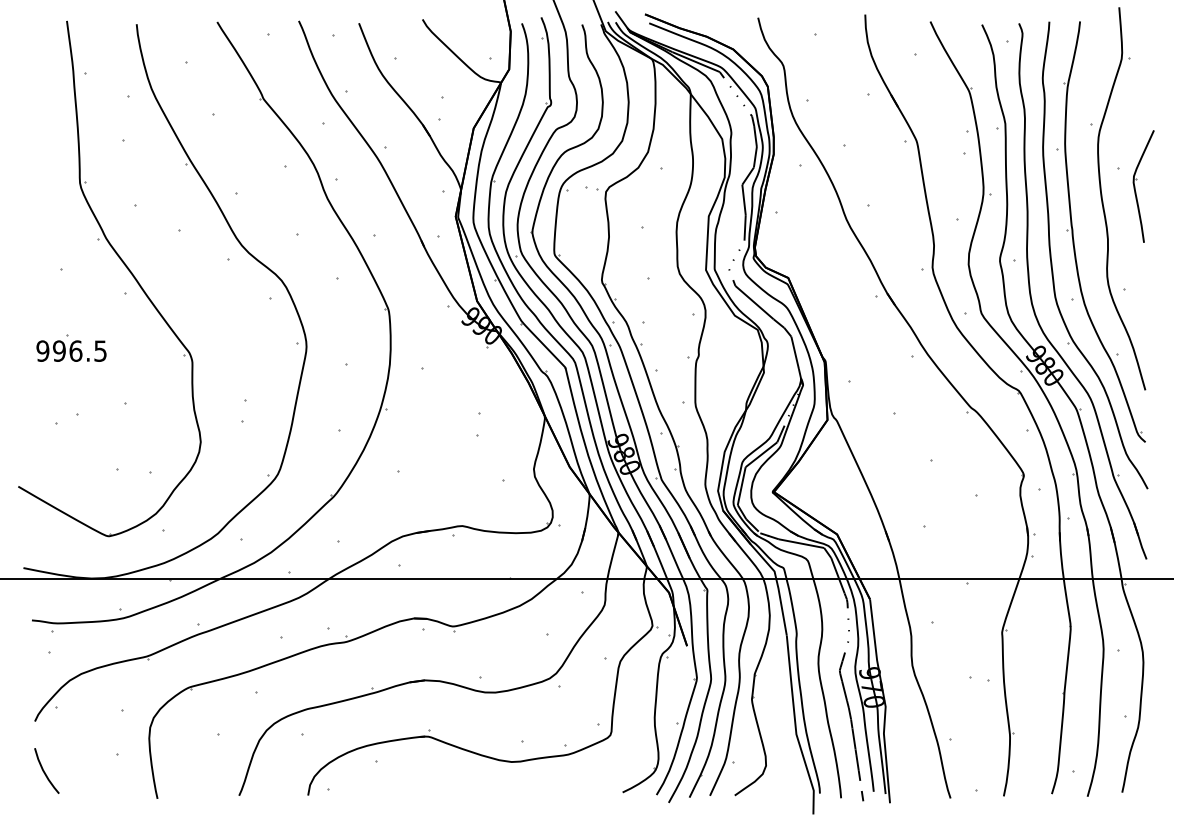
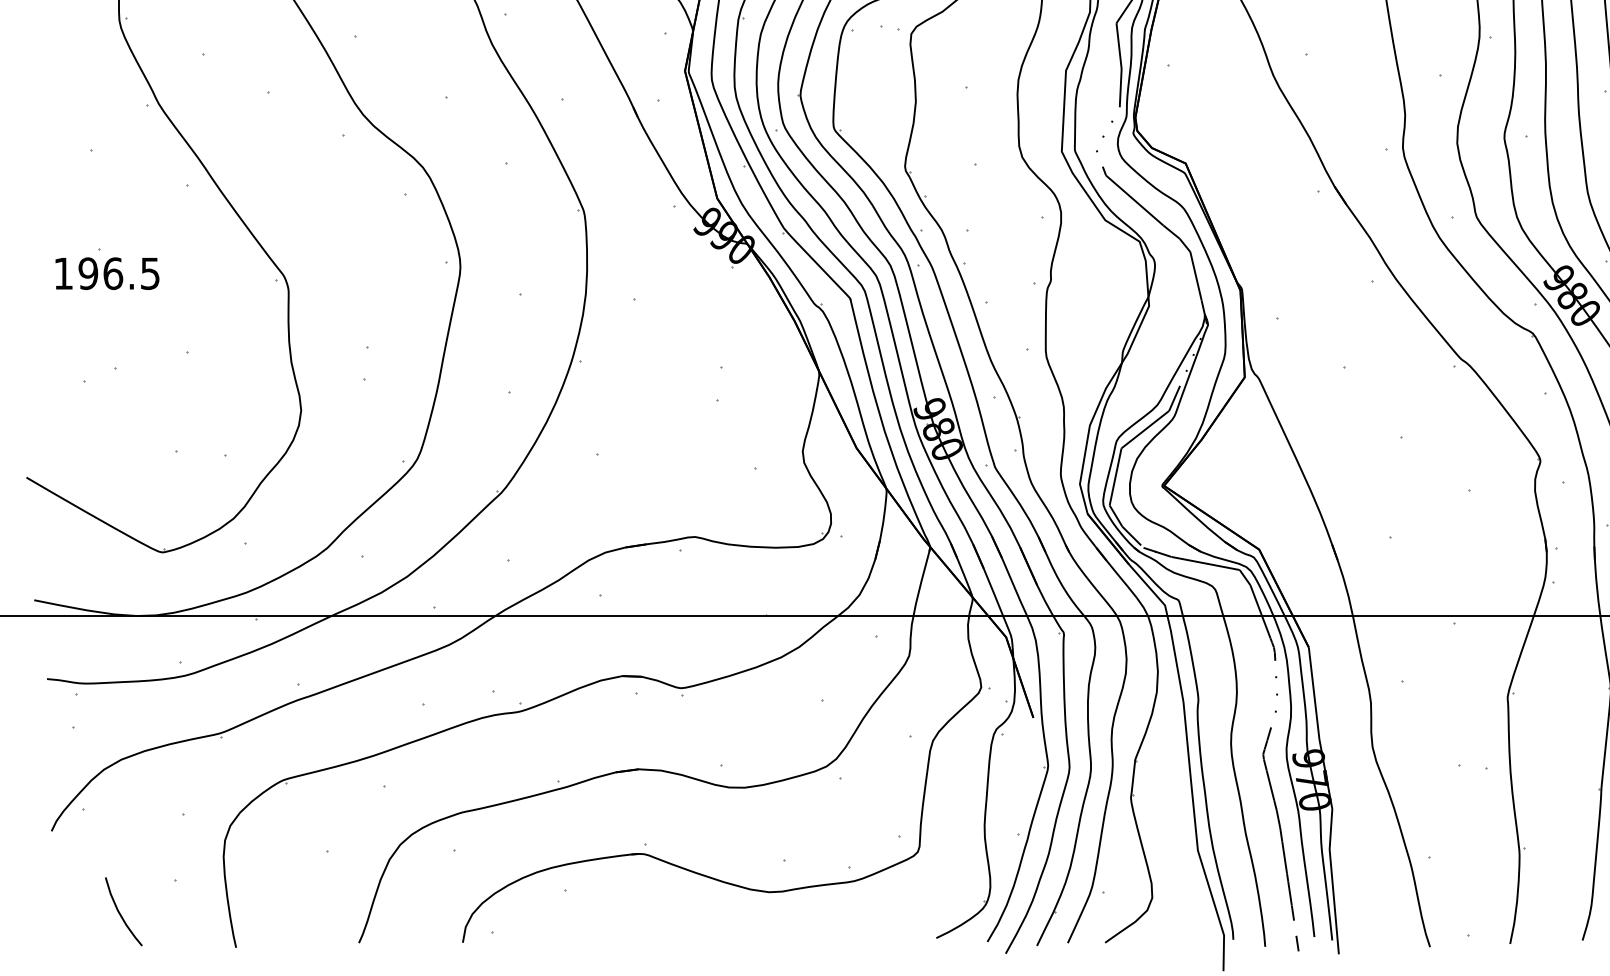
text: (42, 350) -> (62, 272), 996.5 -> 196.5
curve: (44, 770) -> (120, 911), moved

